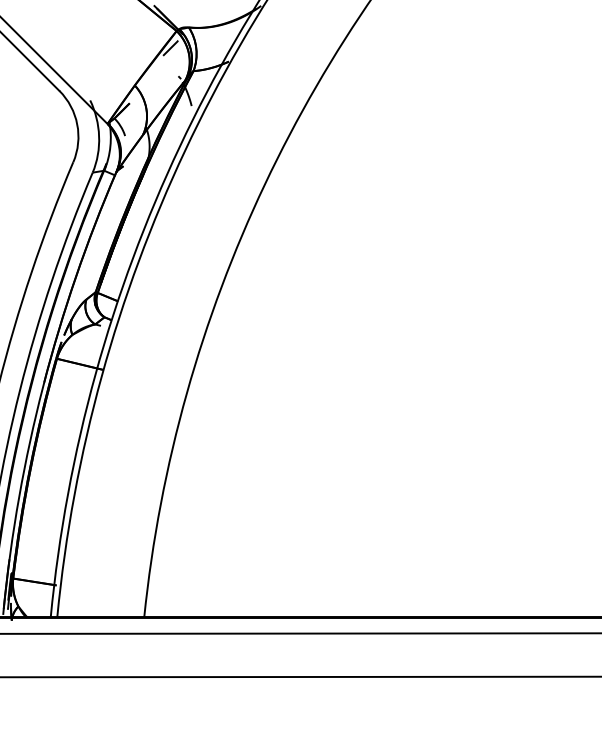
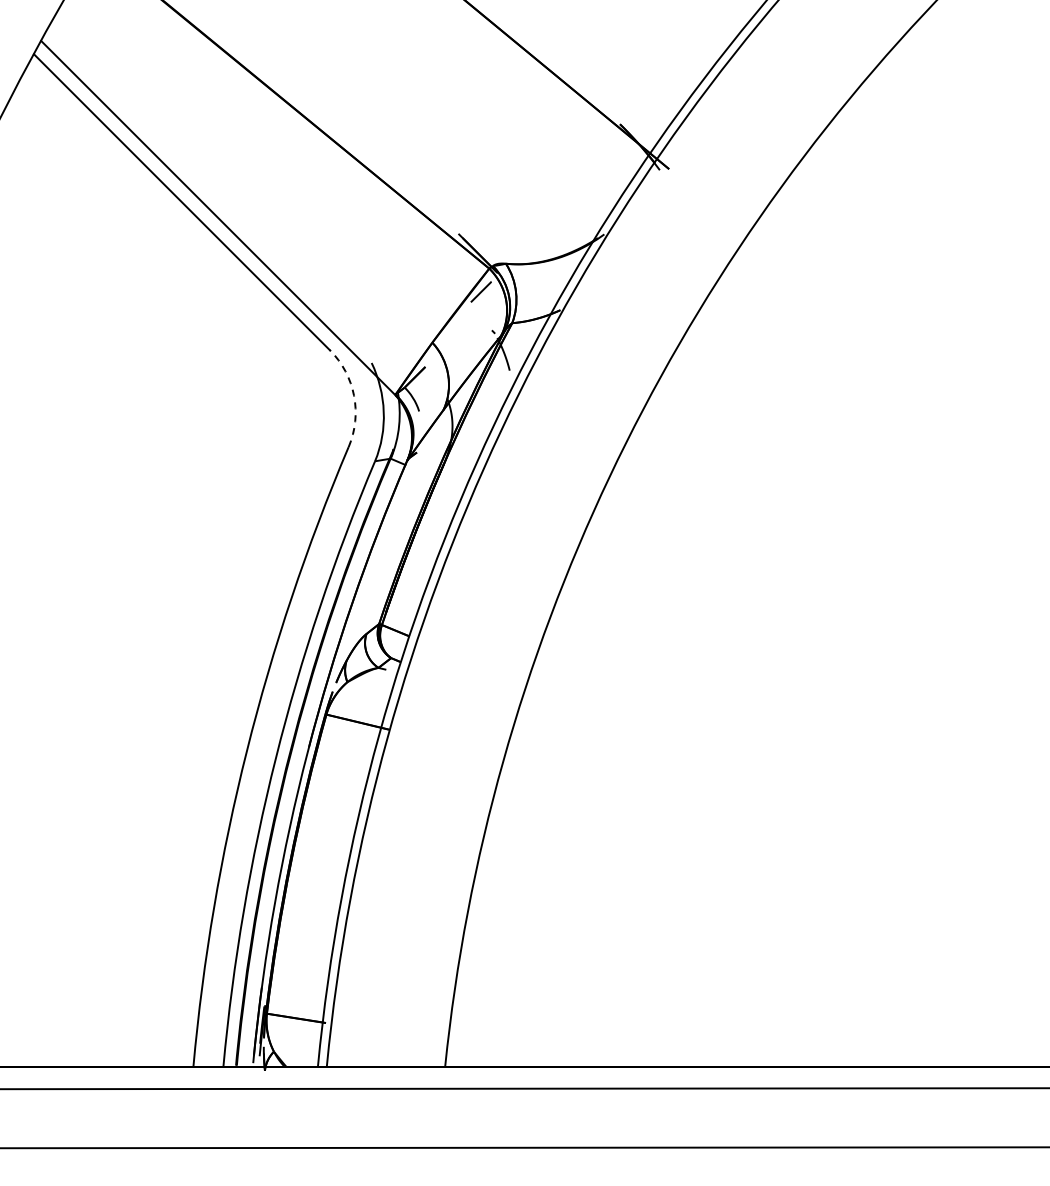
arc: (77, 124) -> (354, 395), solid -> dashed

